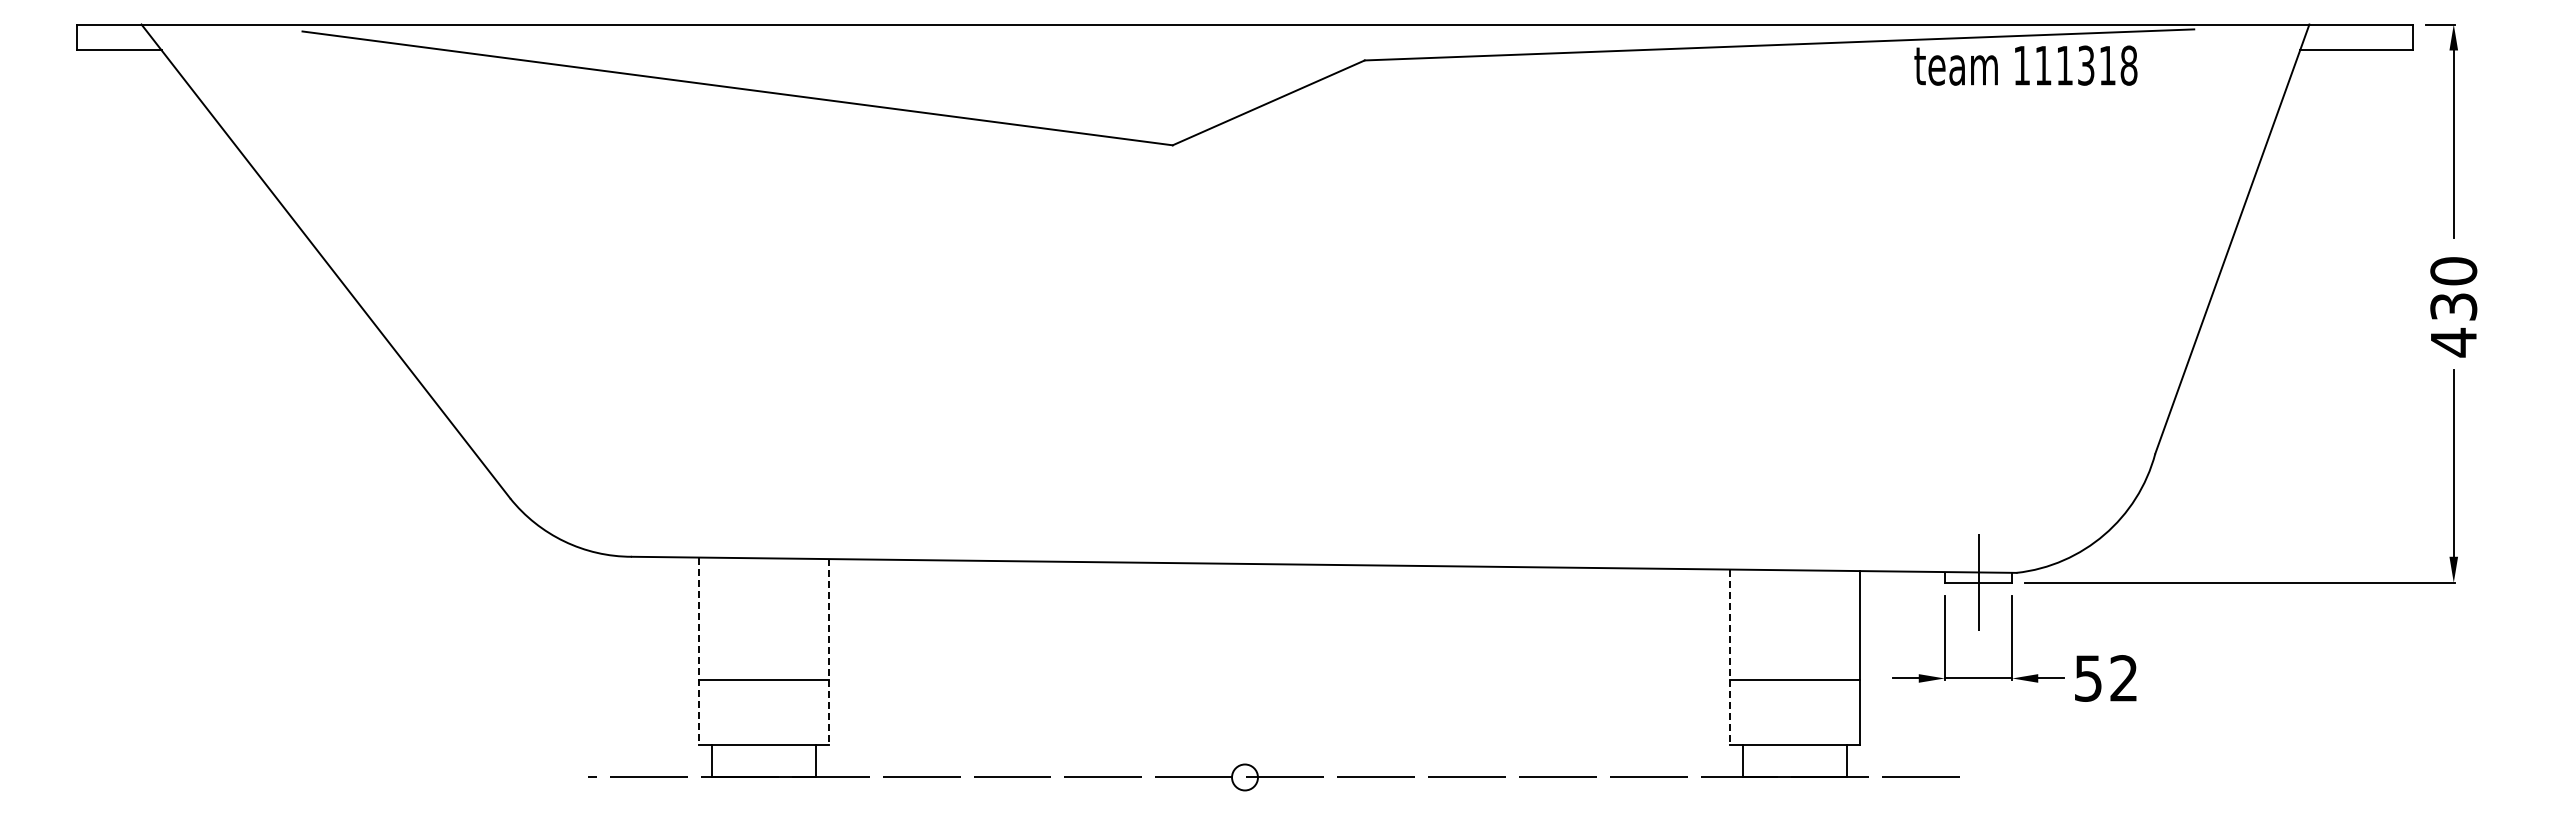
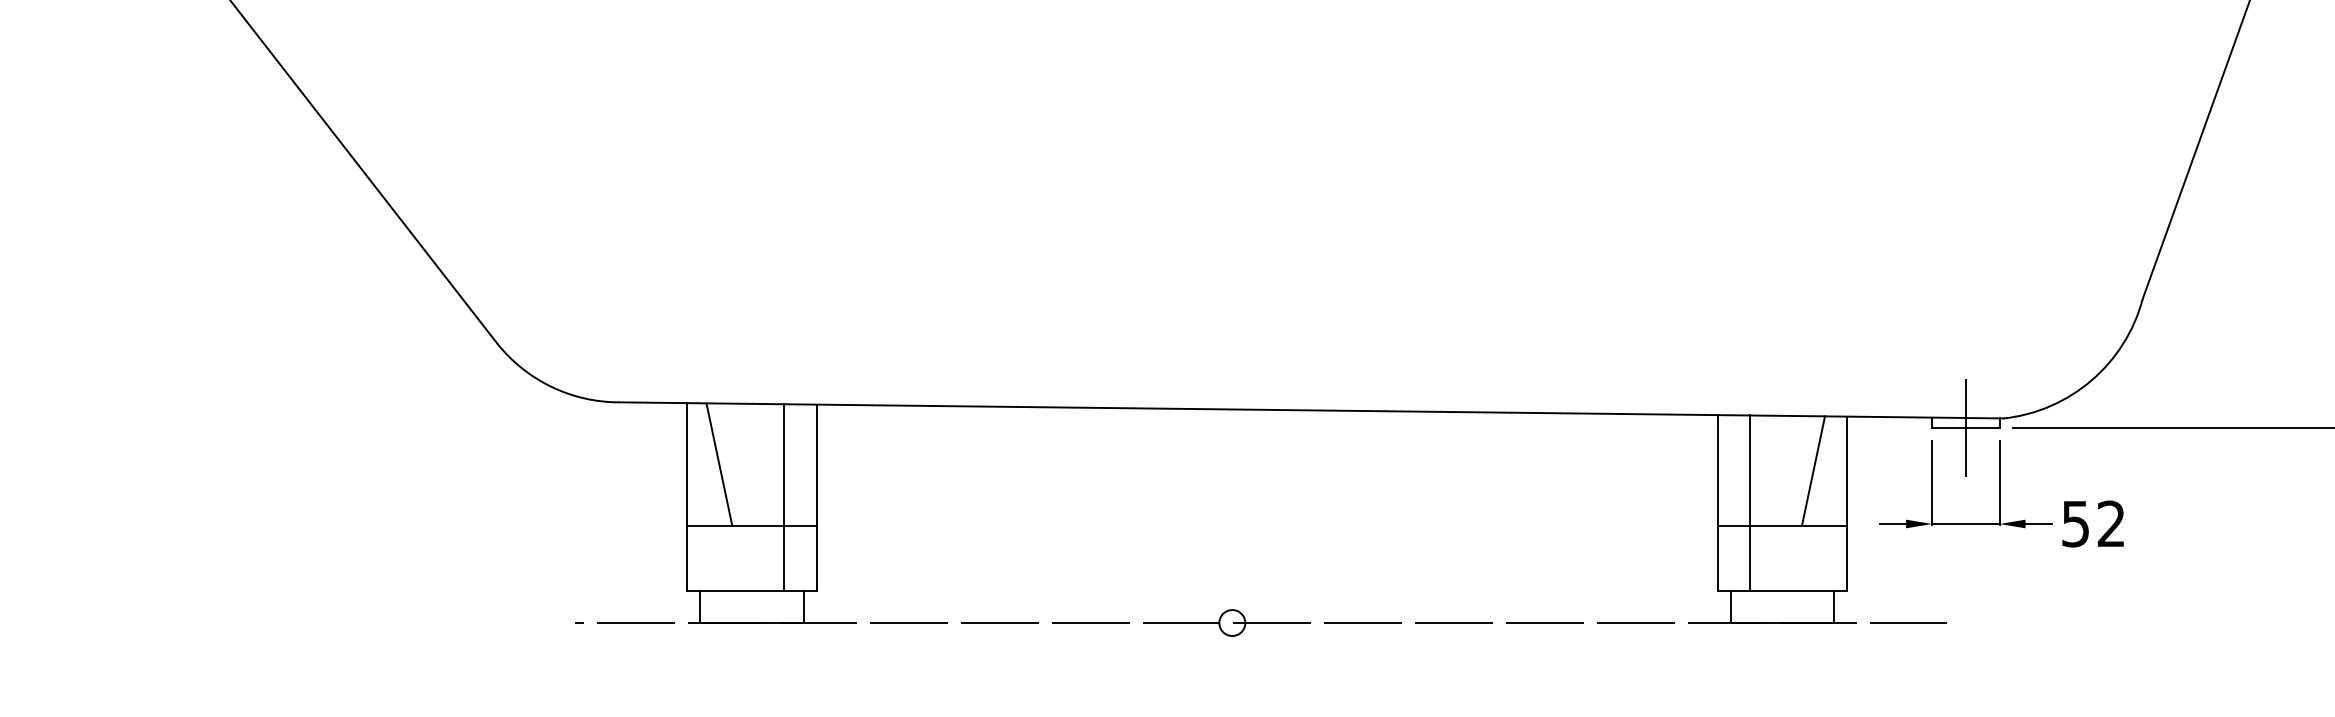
line: (731, 618) -> (718, 464), added
line: (1825, 625) -> (1812, 471), added
line: (699, 651) -> (686, 497), dashed -> solid
line: (796, 651) -> (783, 497), added
line: (829, 652) -> (816, 498), dashed -> solid
line: (1730, 657) -> (1717, 503), dashed -> solid
line: (1762, 657) -> (1749, 503), added

